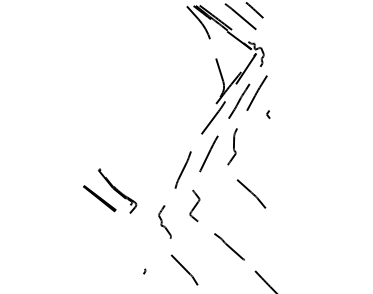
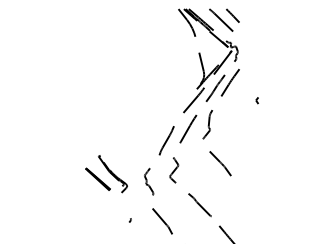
curve: (267, 114) -> (256, 100), moved
part: (109, 191) -> (106, 174), moved

